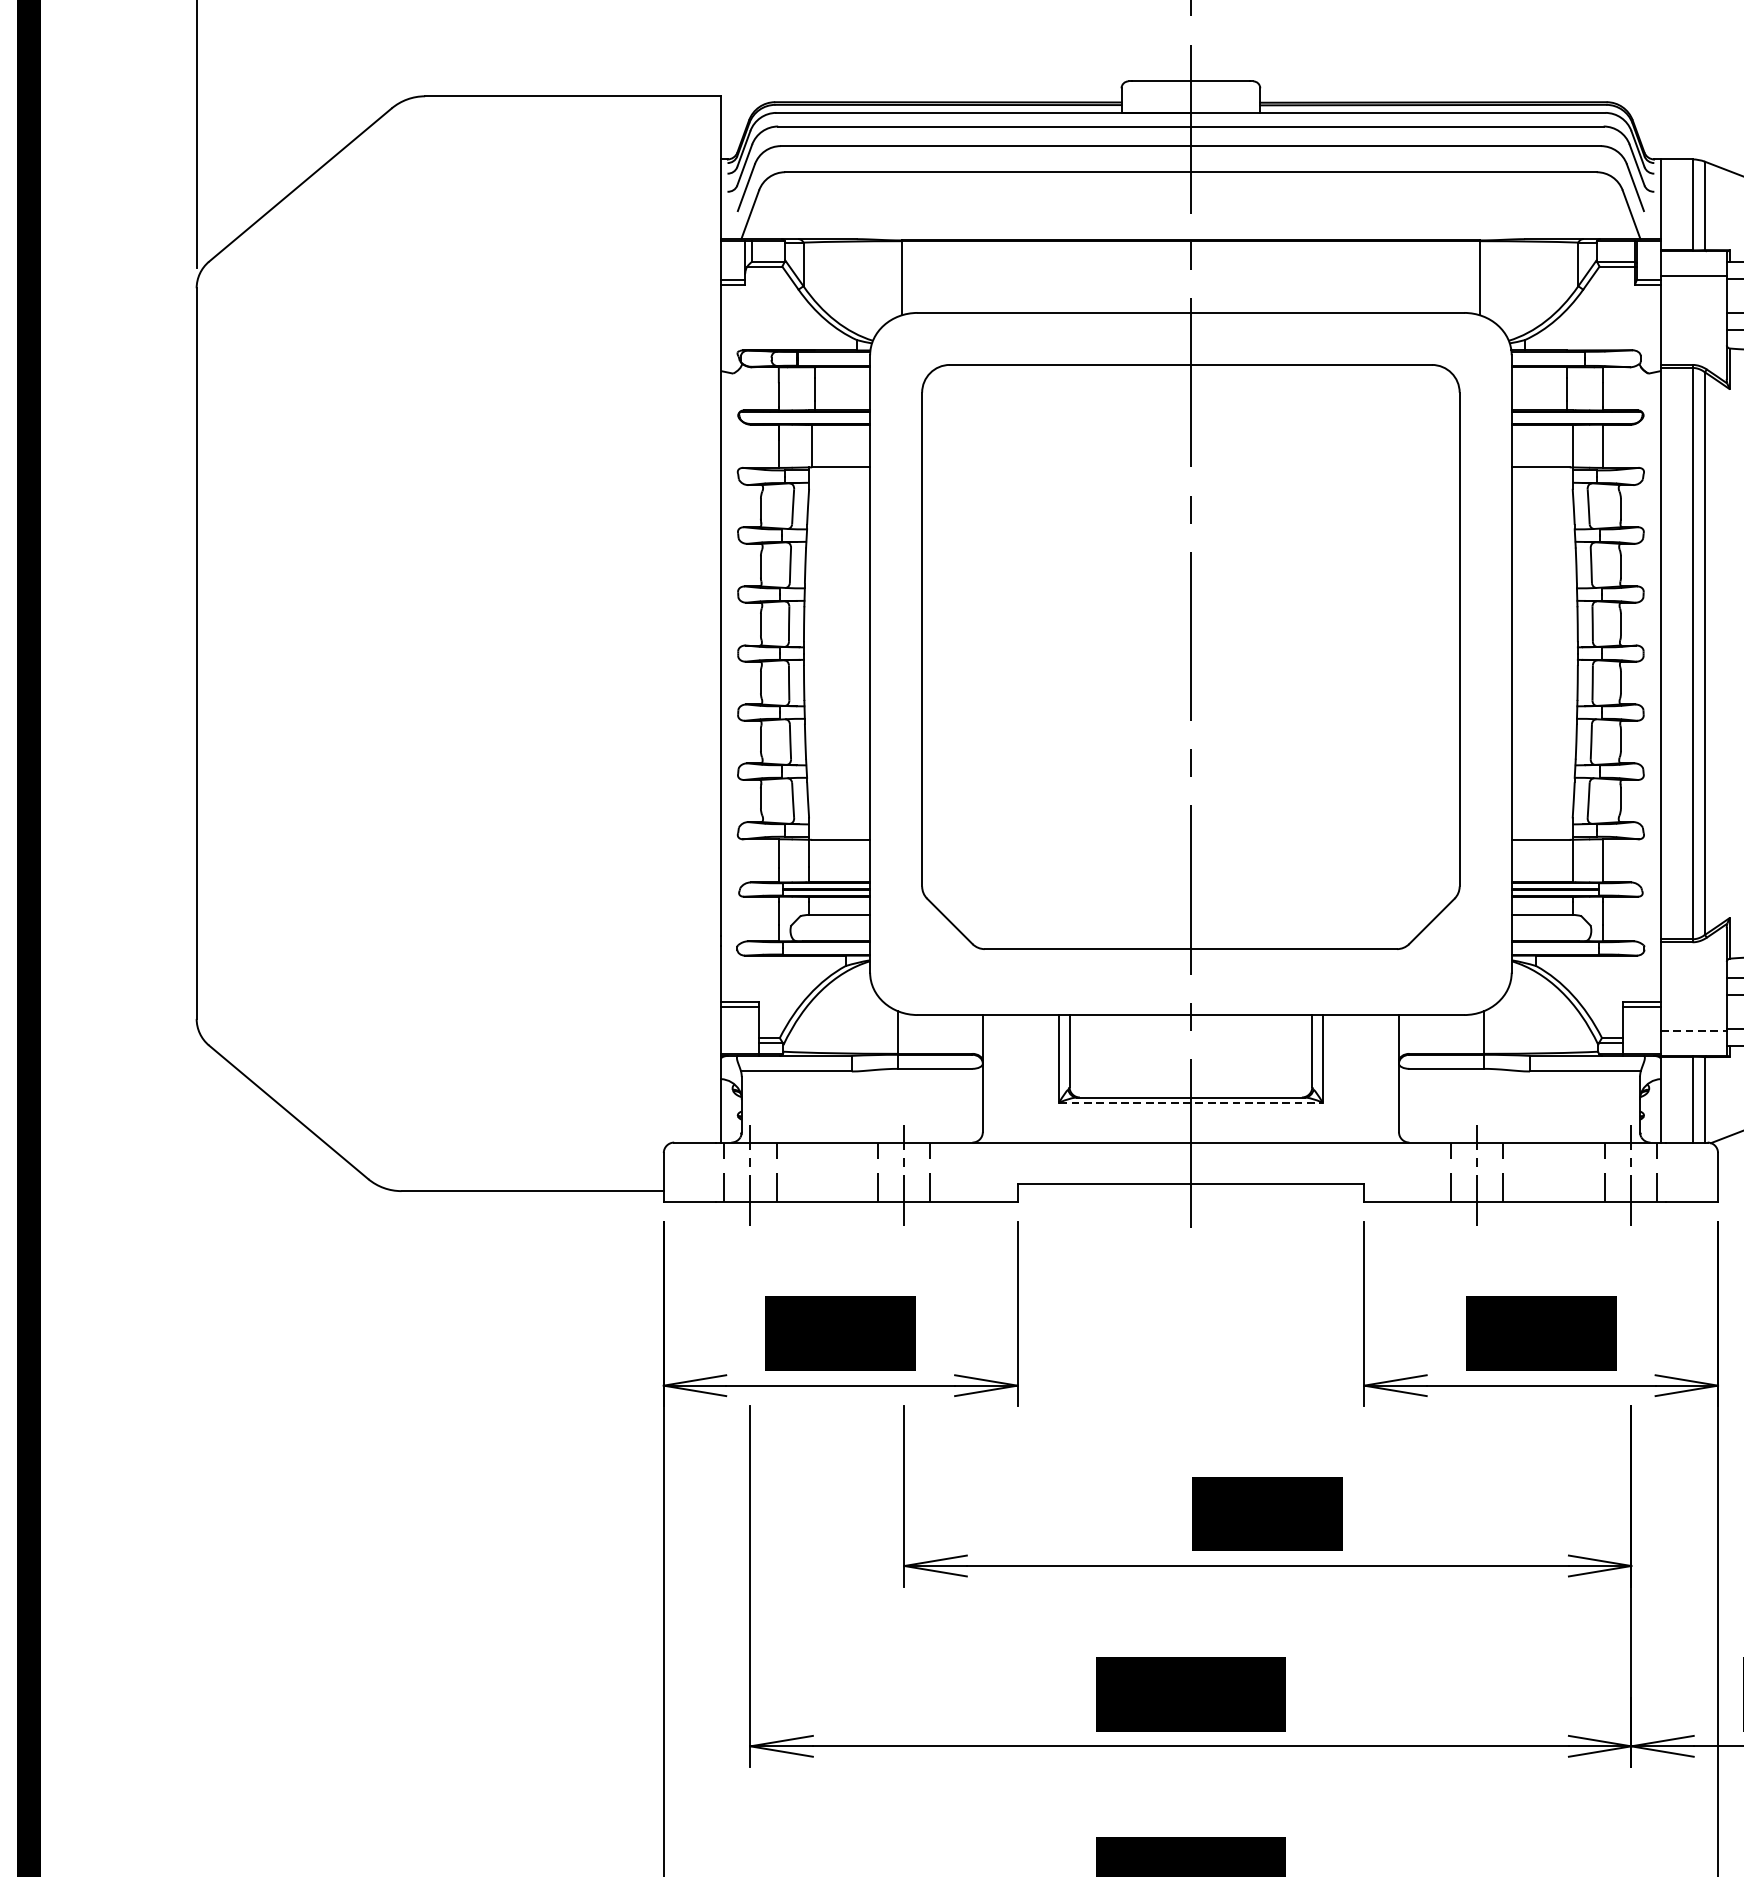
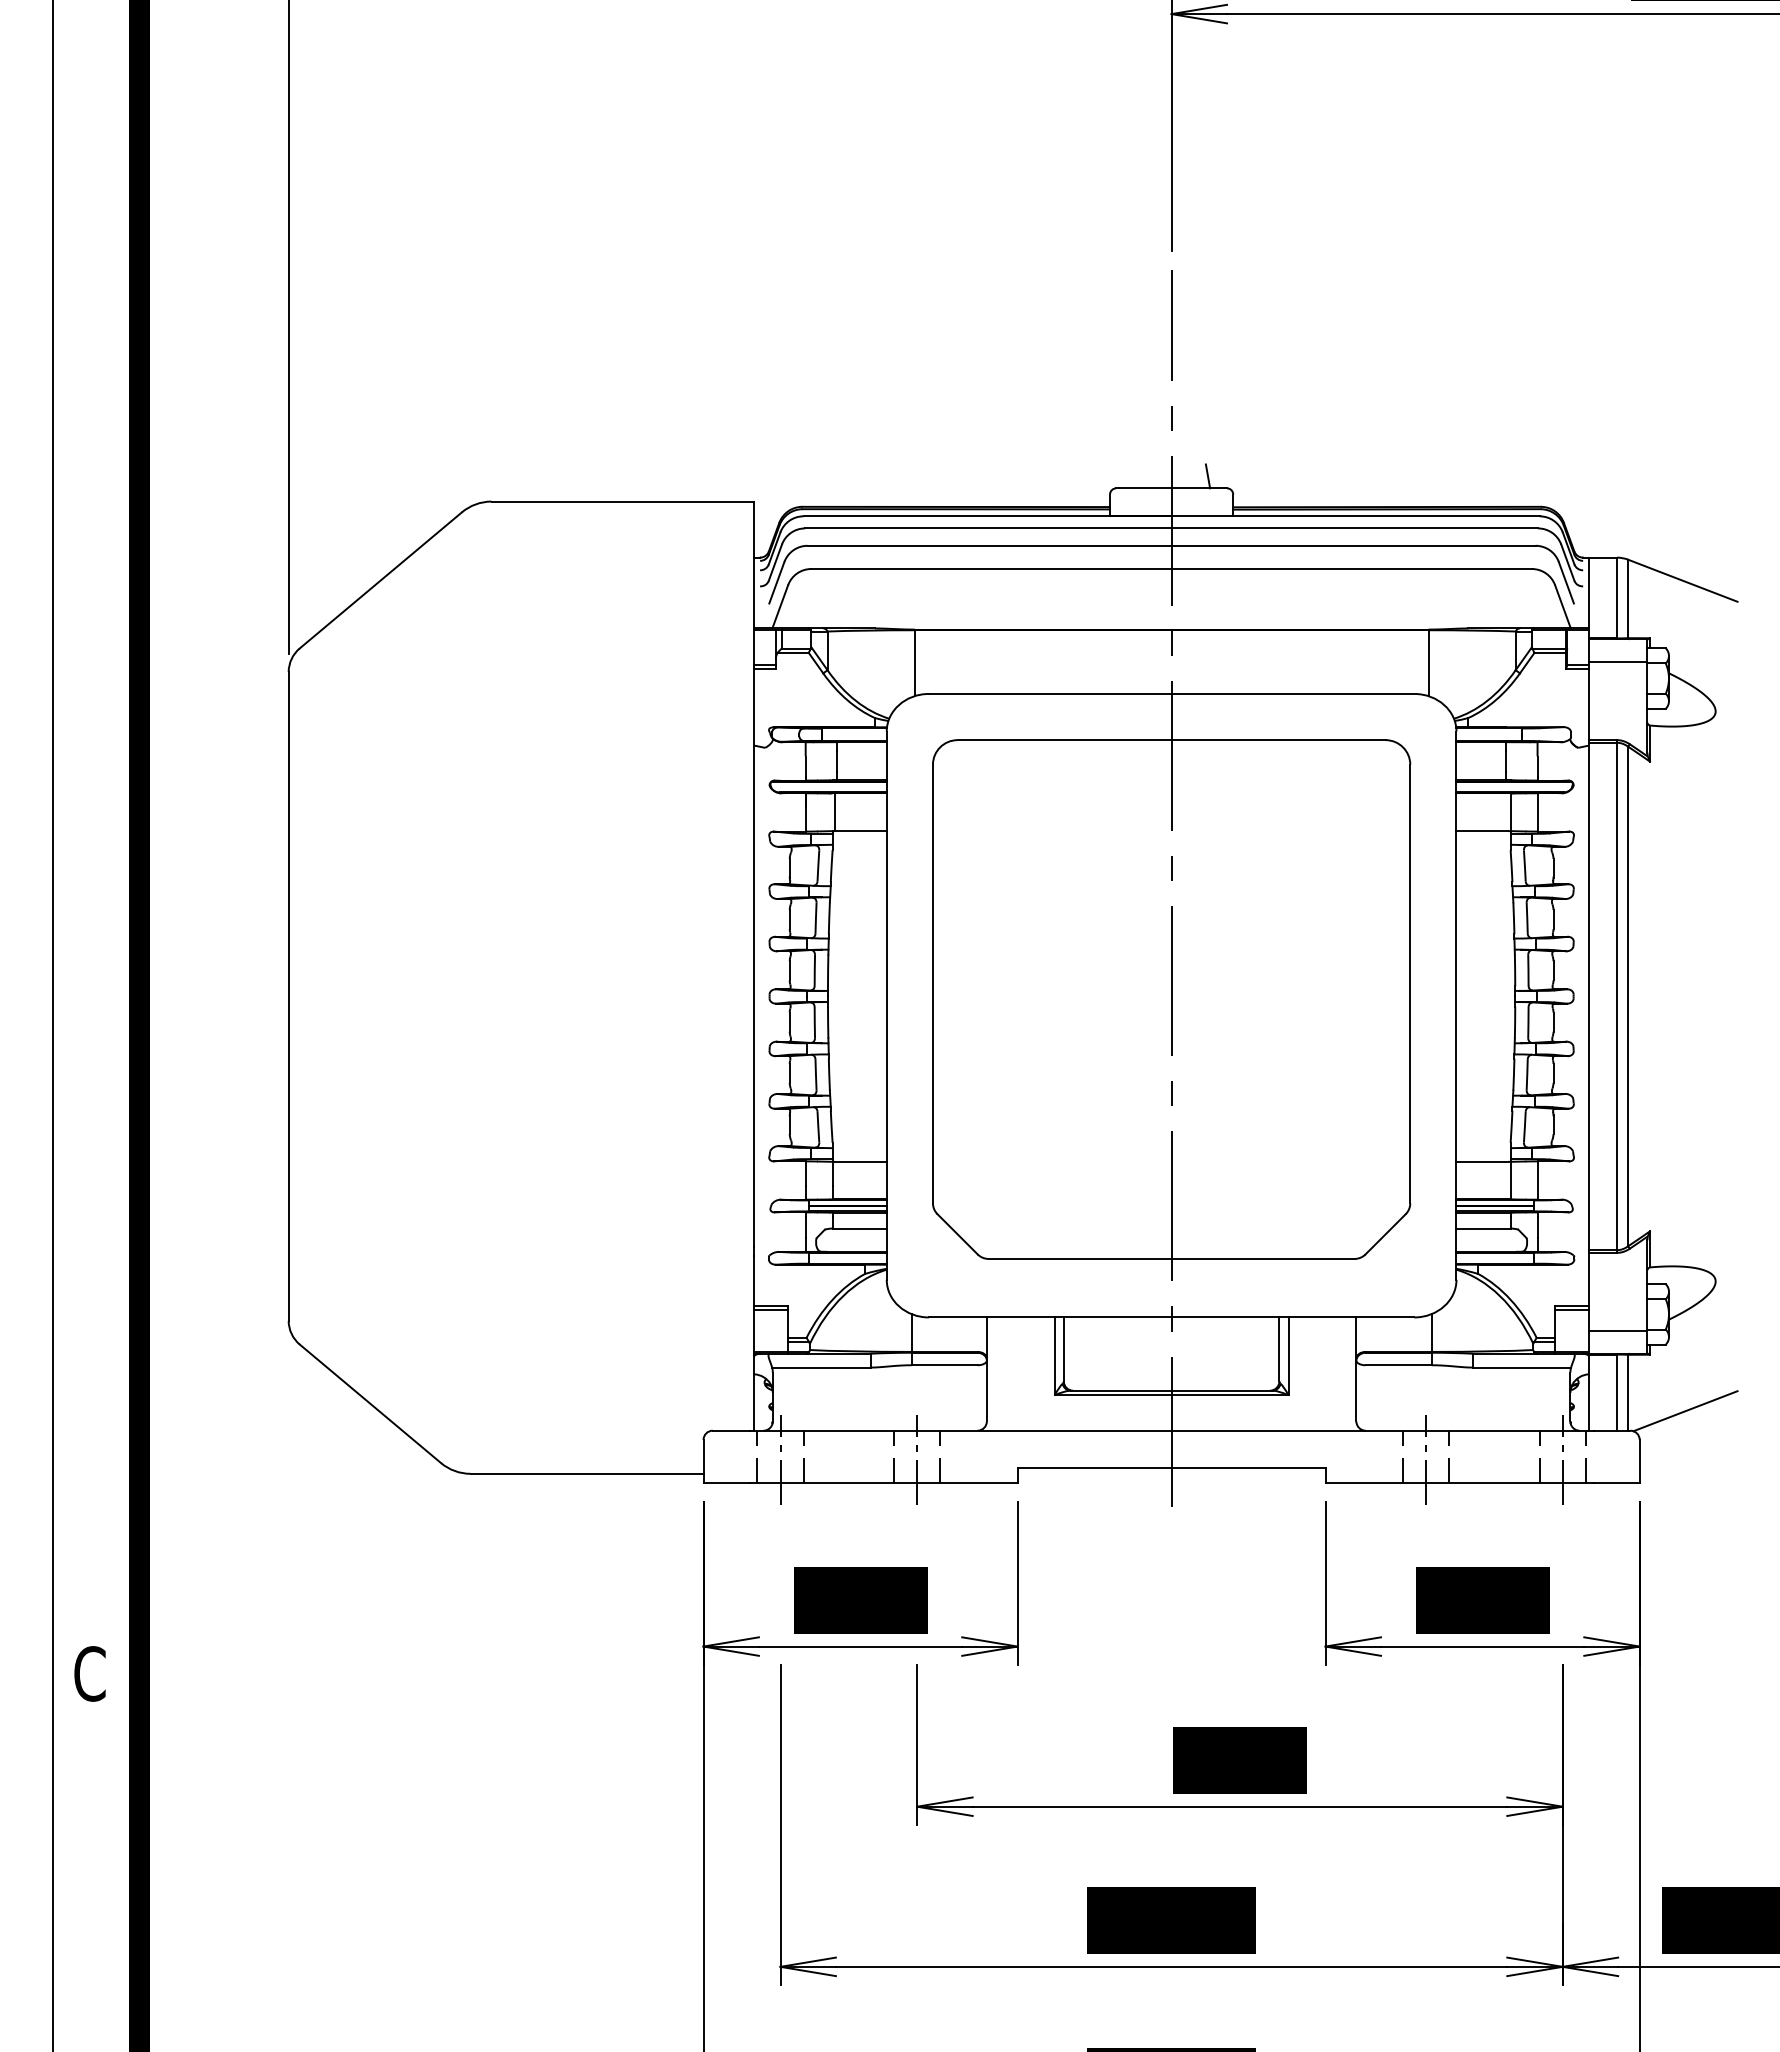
line: (1231, 68) -> (1207, 476), added
line: (1694, 1030) -> (1618, 1331), dashed -> solid
line: (1191, 1102) -> (1172, 1395), dashed -> solid

